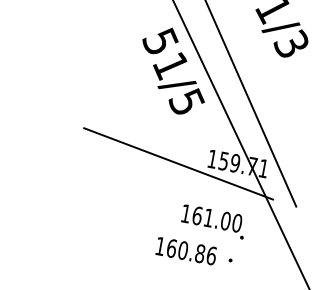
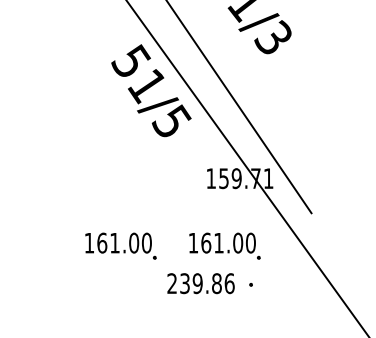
line: (177, 163) -> (174, 190), removed
part: (120, 203) -> (120, 245), added
text: (171, 248) -> (184, 283), 160.86 -> 239.86

